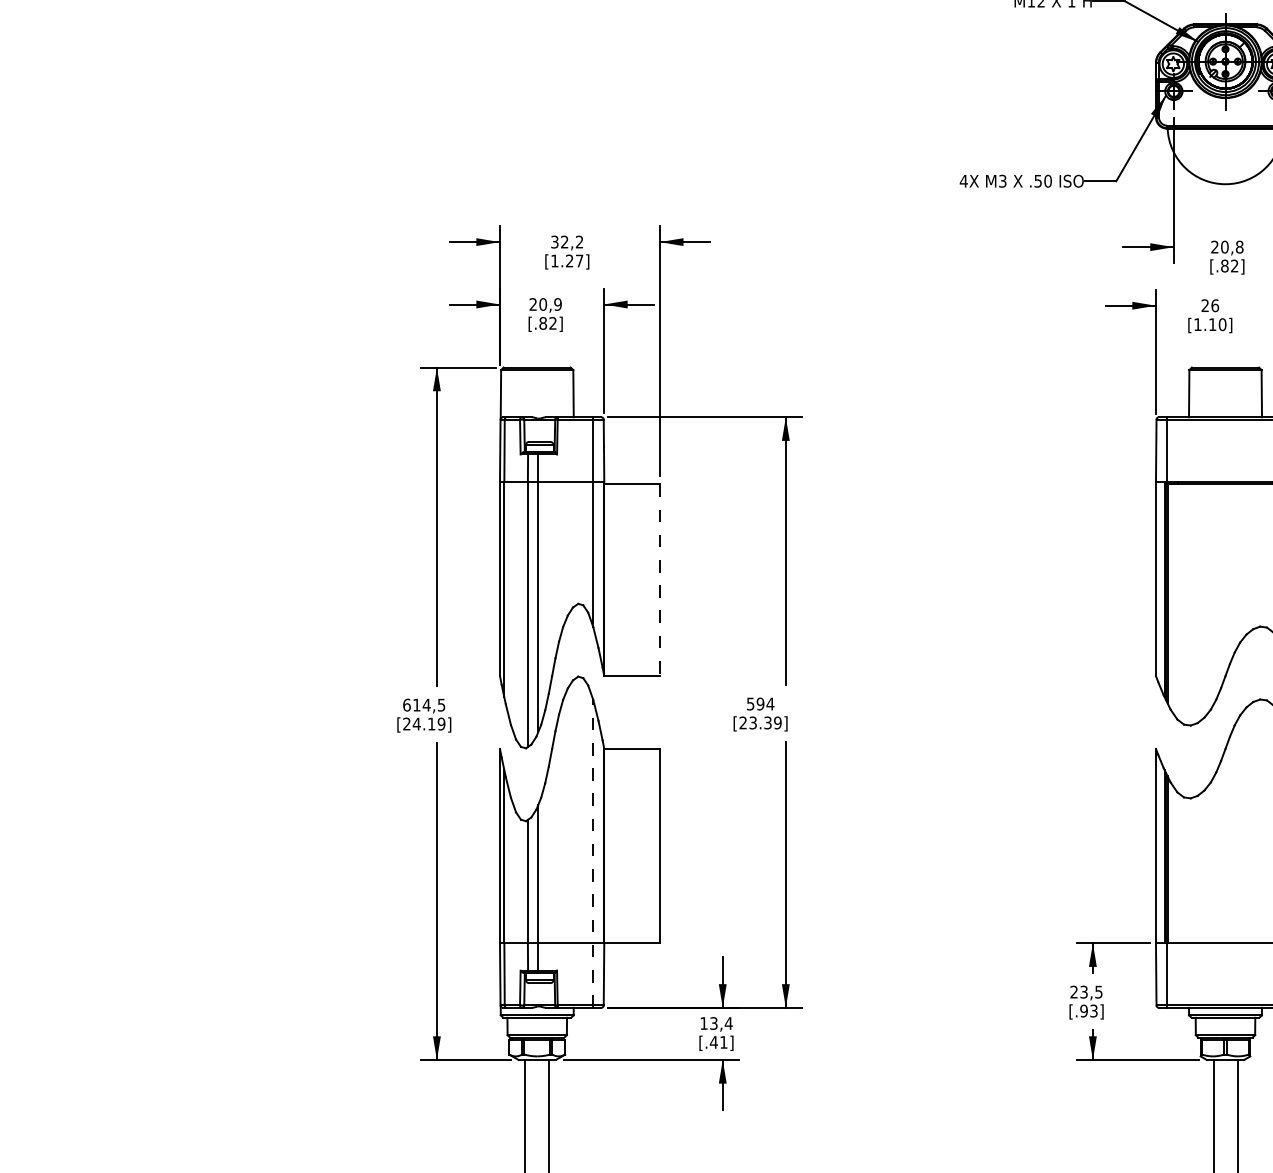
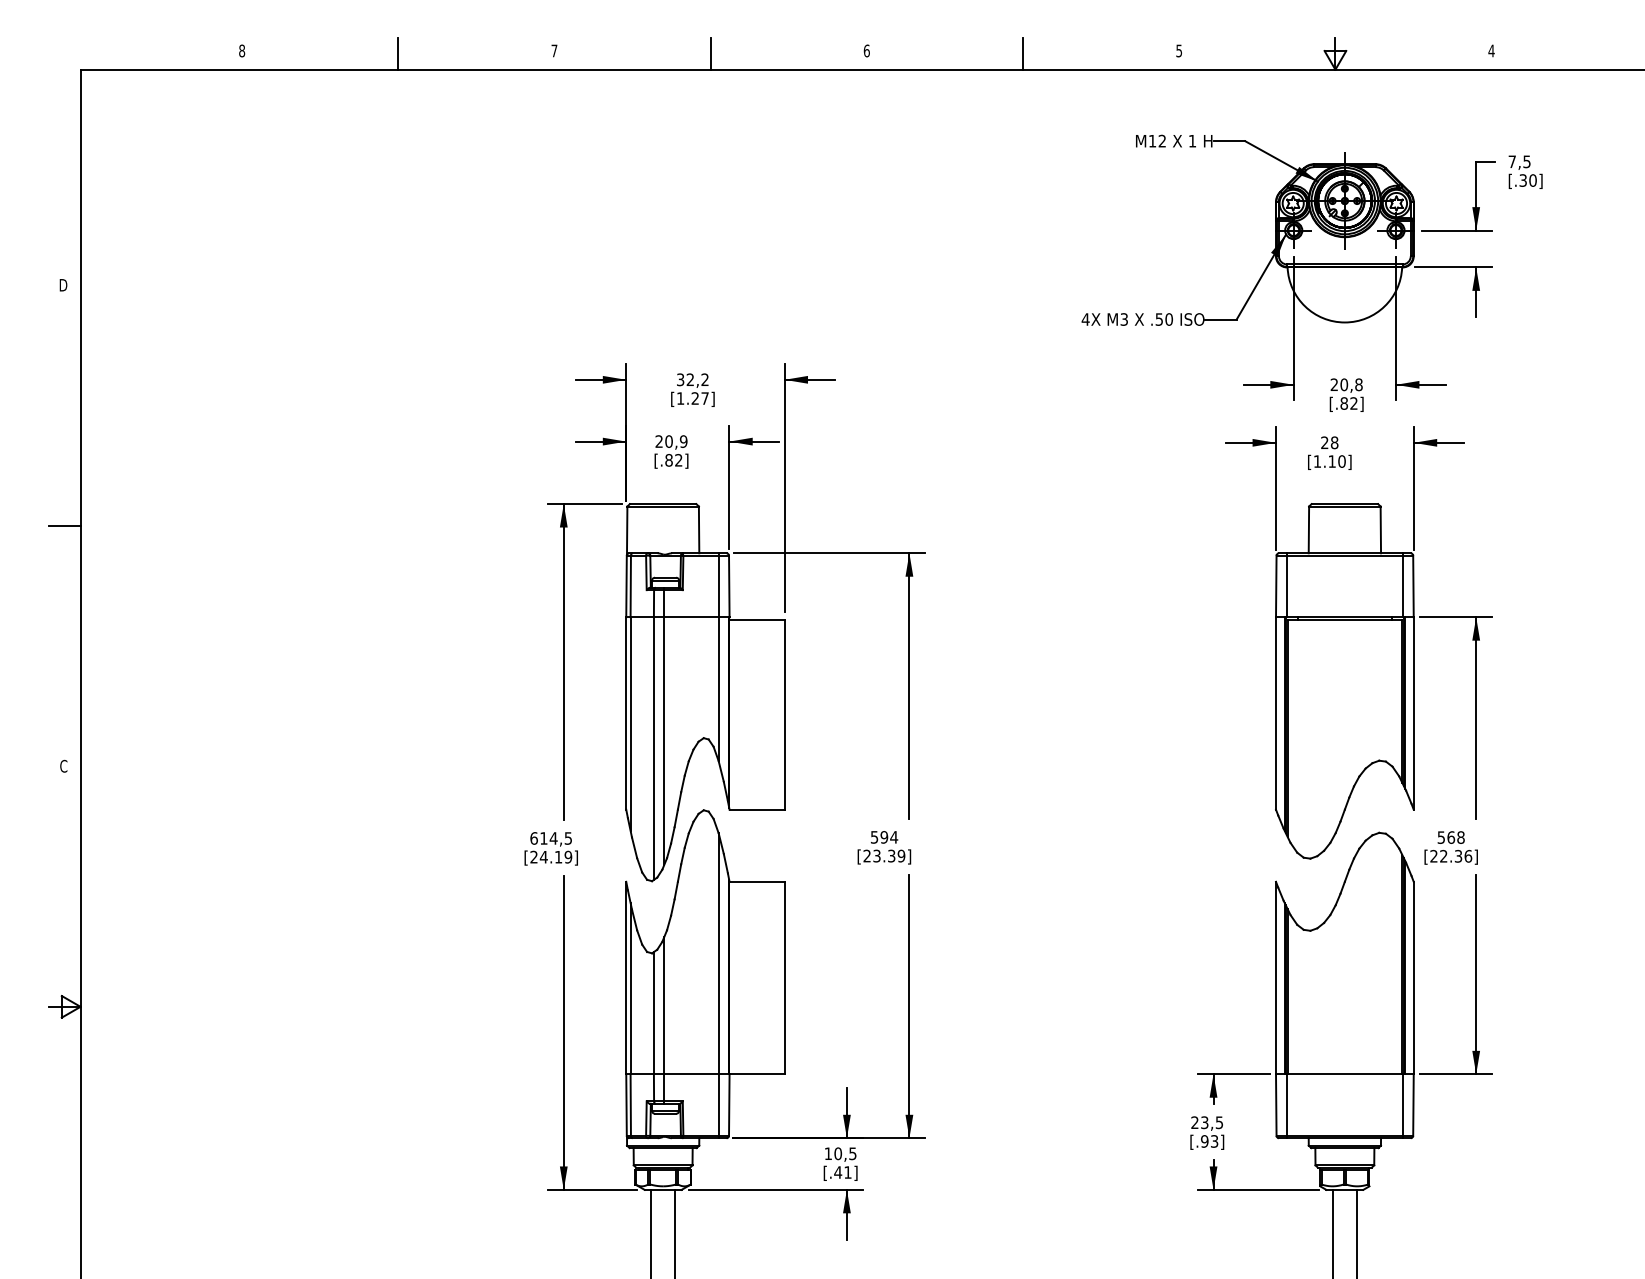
text: (1215, 305) -> (1334, 442), 26 -> 28
line: (659, 580) -> (784, 714), dashed -> solid
line: (593, 853) -> (718, 985), dashed -> solid
text: (721, 1023) -> (845, 1153), 13,4 -> 10,5

